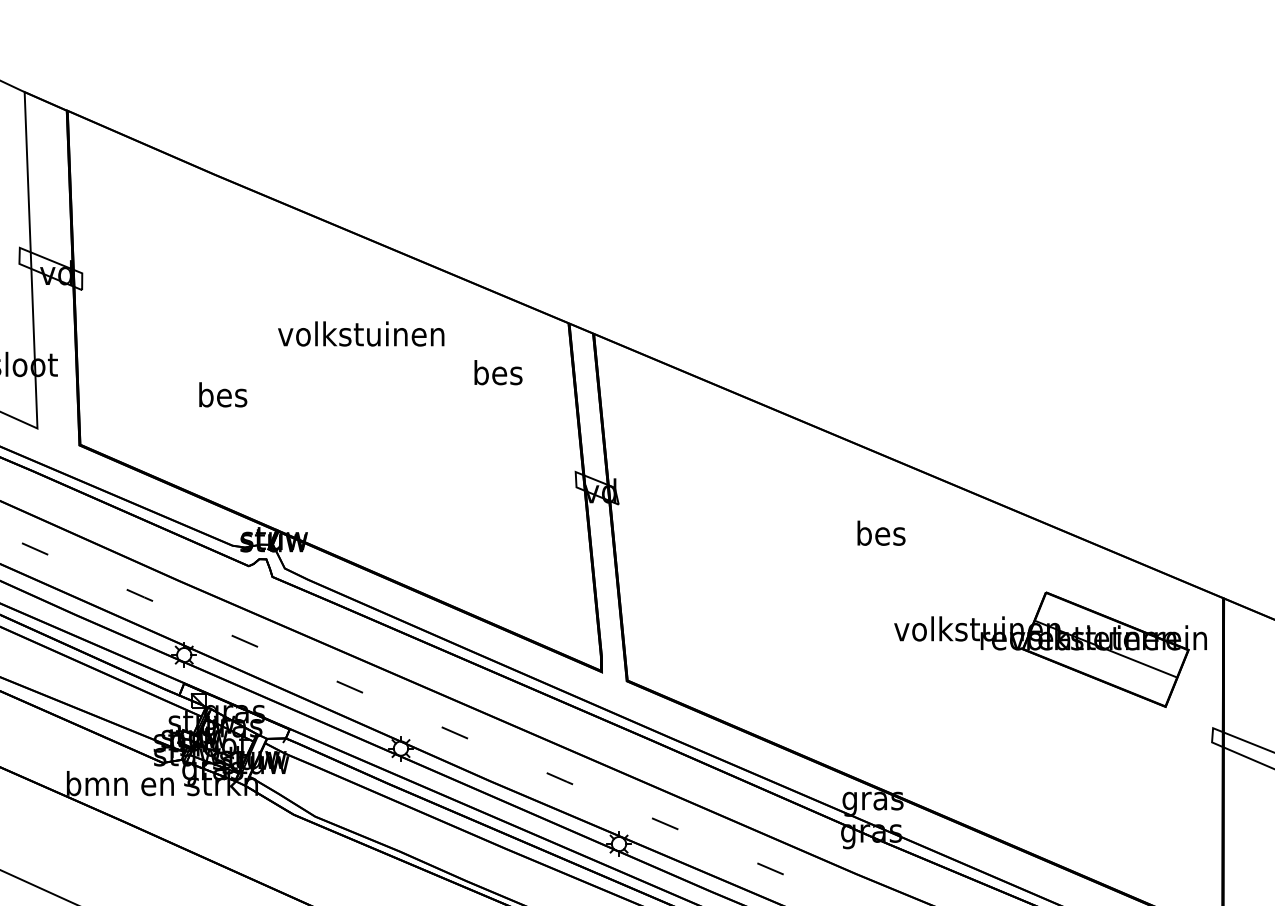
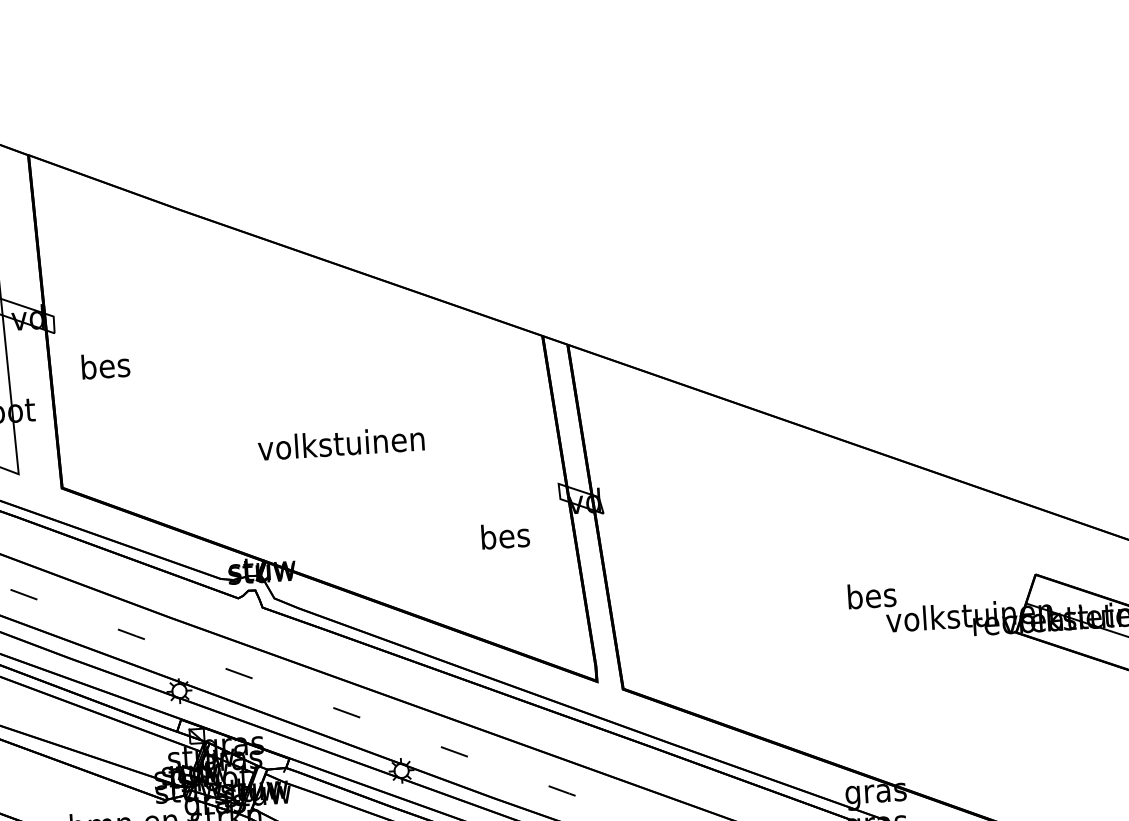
text: (361, 333) -> (341, 442), moved
text: (498, 372) -> (505, 535), moved
text: (223, 394) -> (106, 365), moved
text: (881, 532) -> (872, 594), moved

